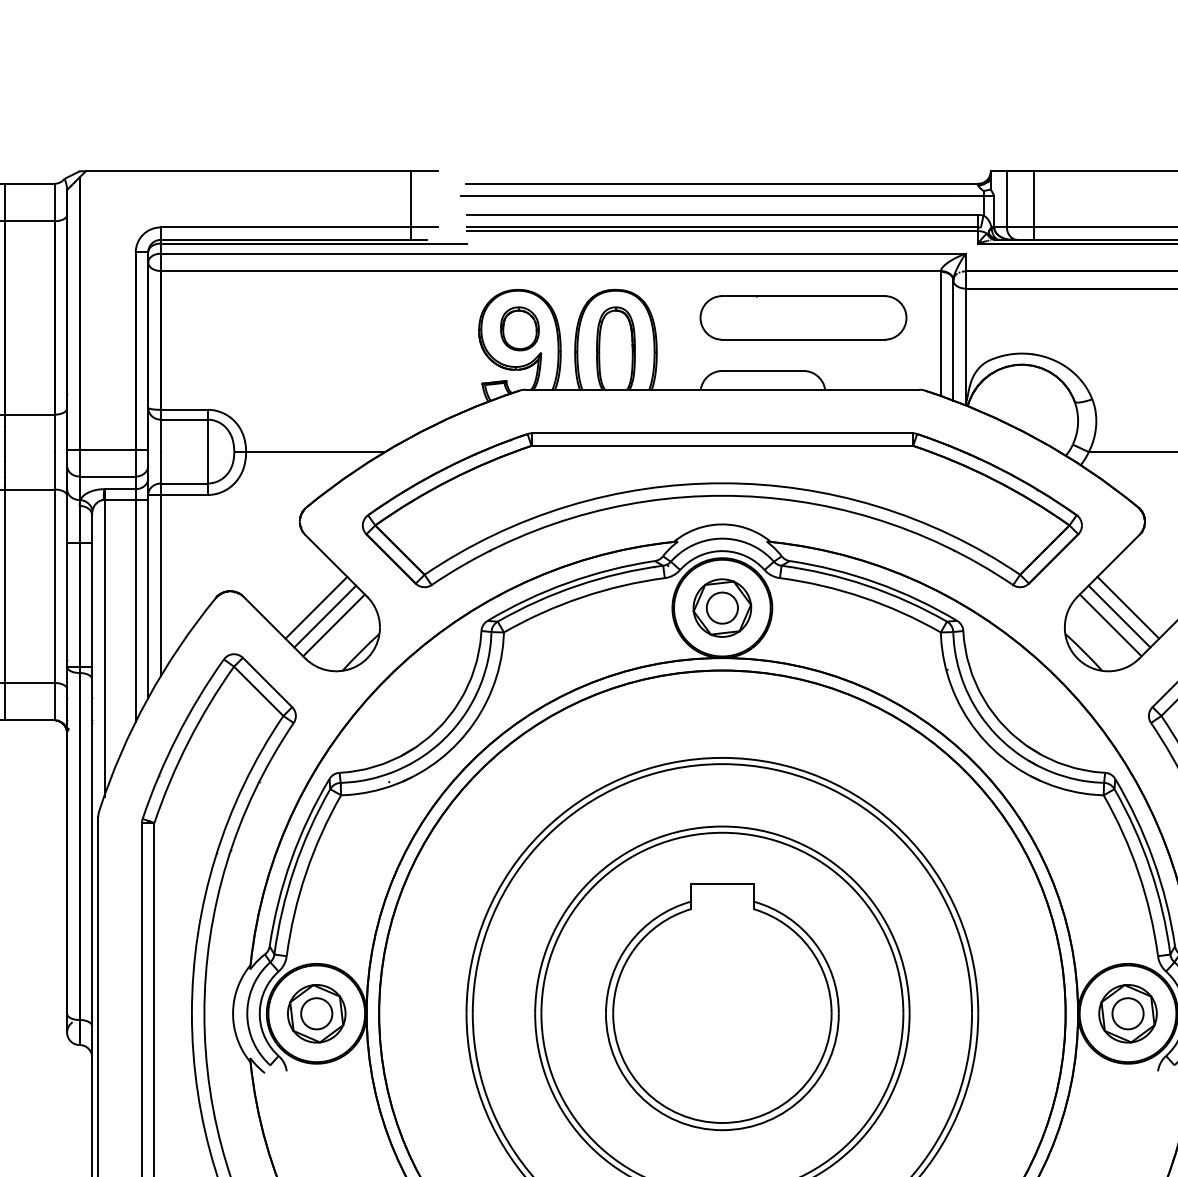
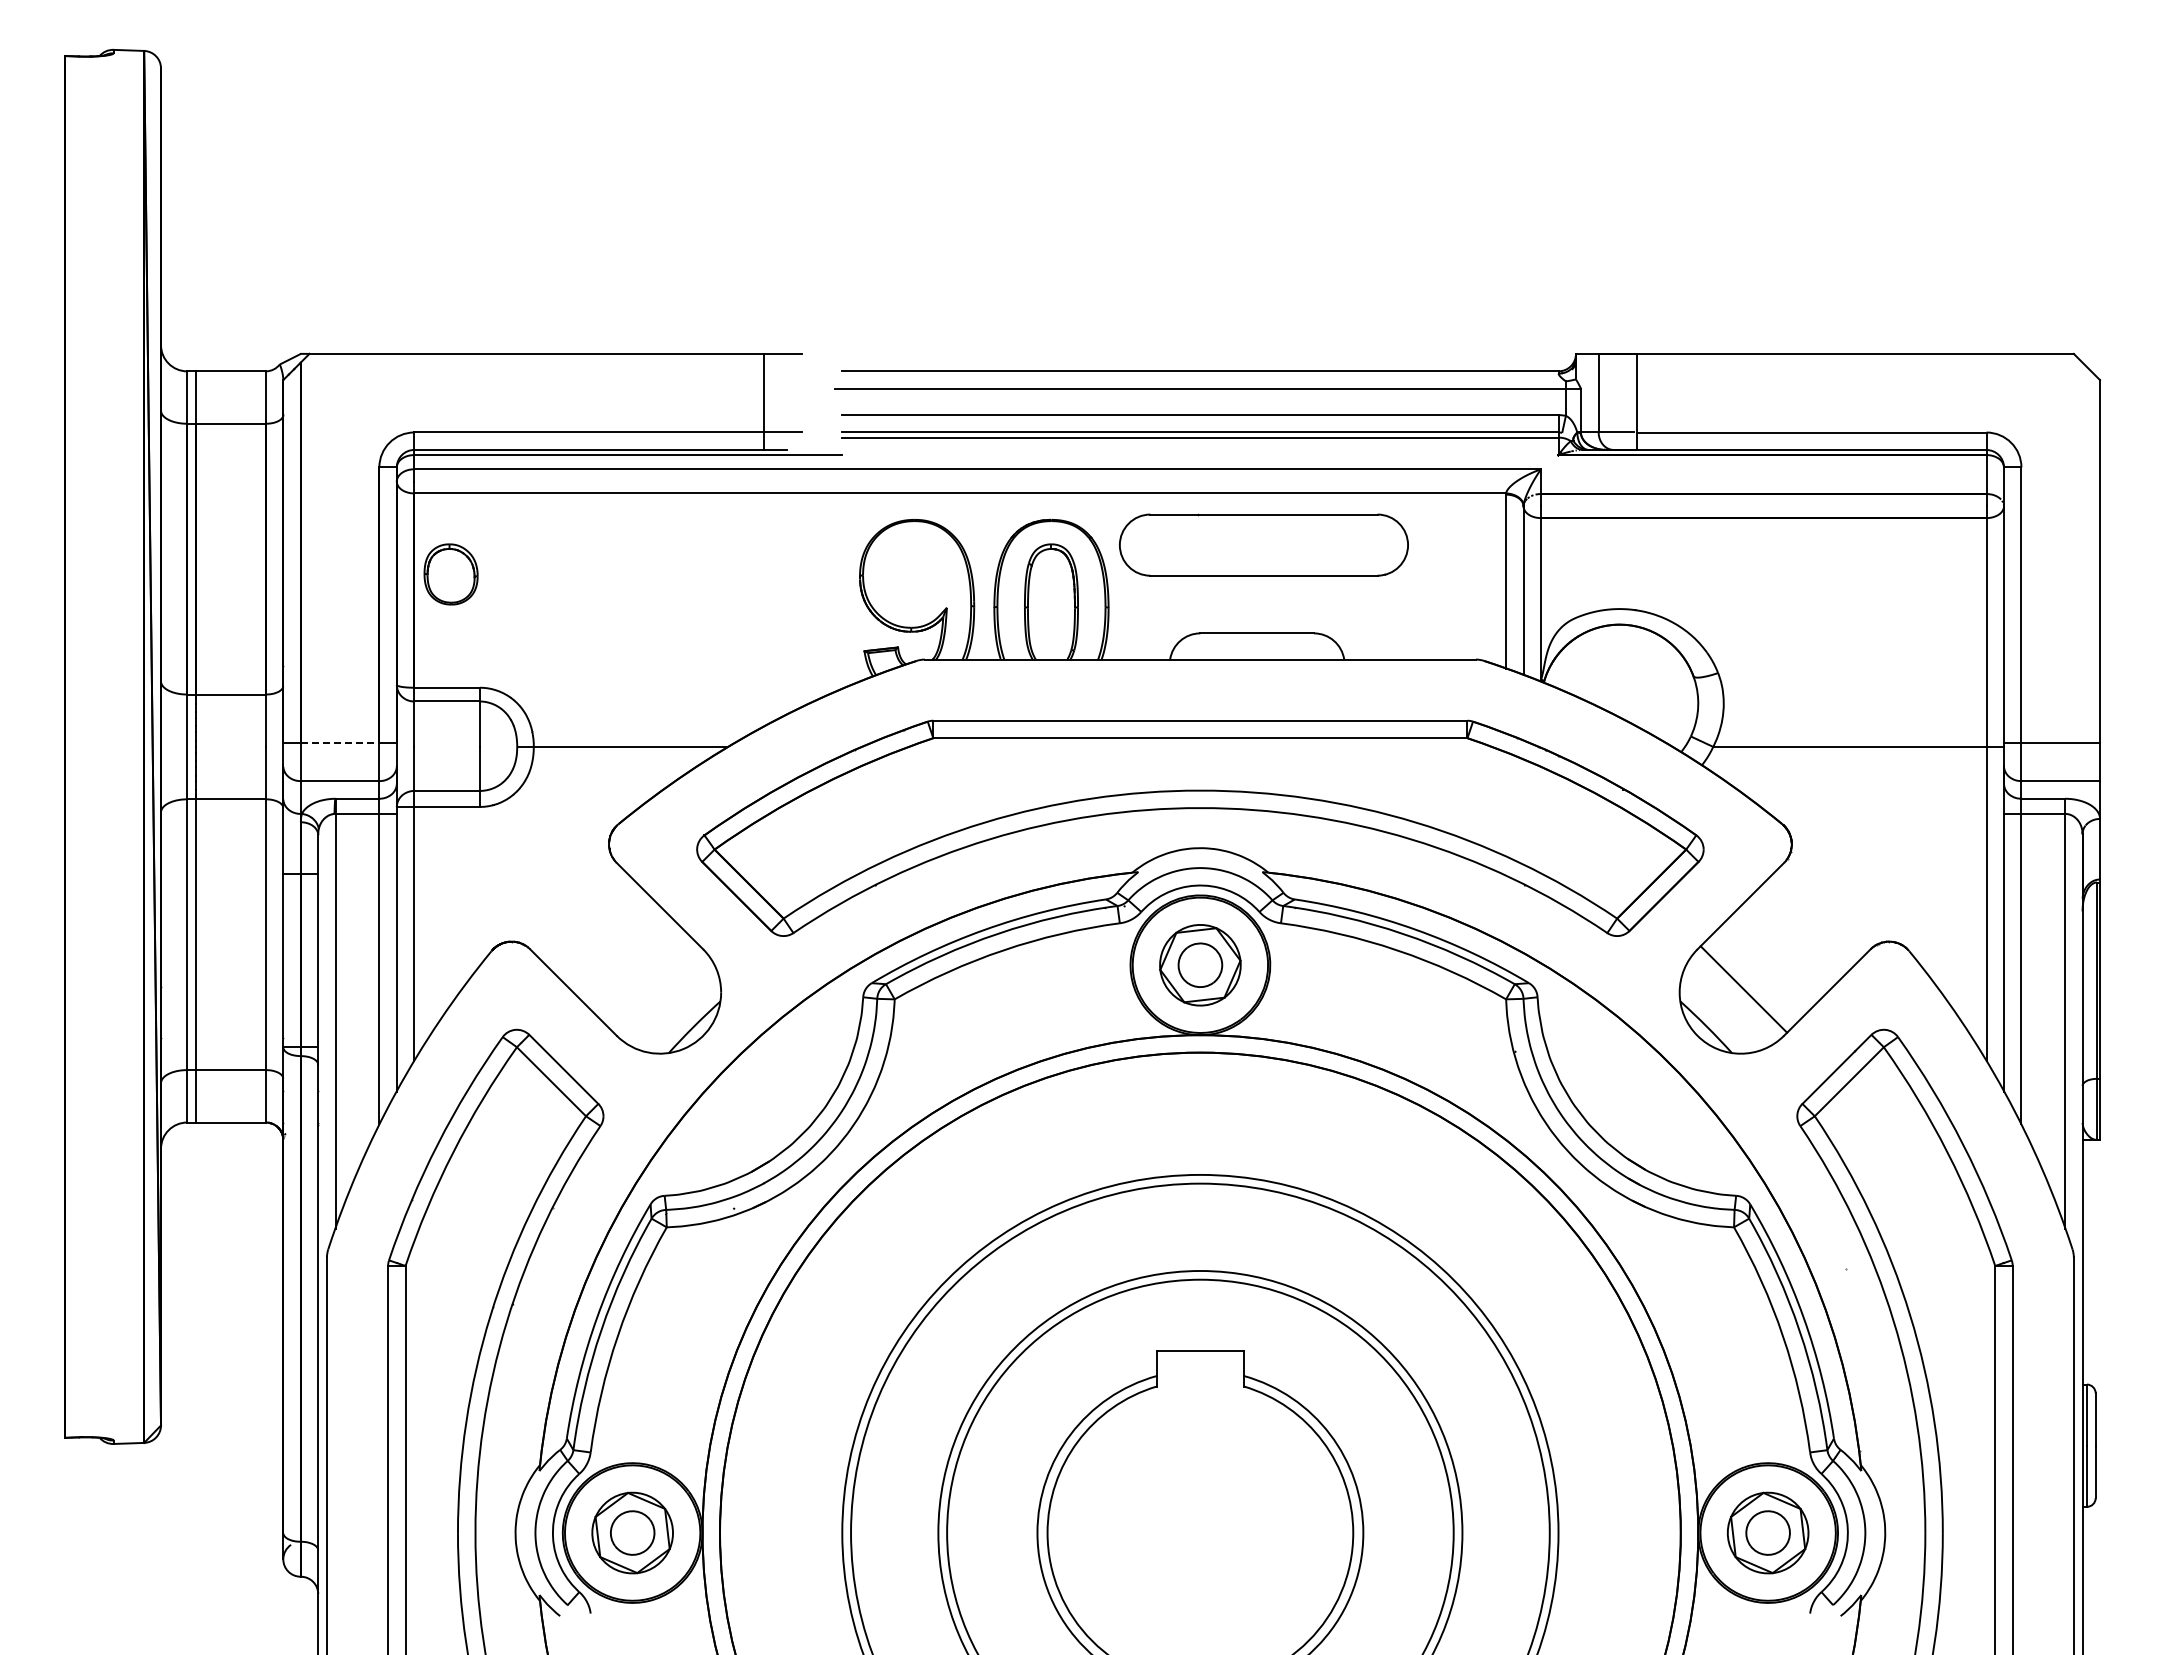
part: (803, 317) -> (1263, 544), moved
part: (519, 328) -> (450, 574), moved
line: (107, 449) -> (340, 743), solid -> dashed
line: (316, 607) -> (632, 964), removed
line: (1128, 607) -> (1768, 964), removed
line: (325, 616) -> (644, 976), removed
line: (1119, 616) -> (1756, 976), removed
line: (333, 625) -> (656, 989), removed

